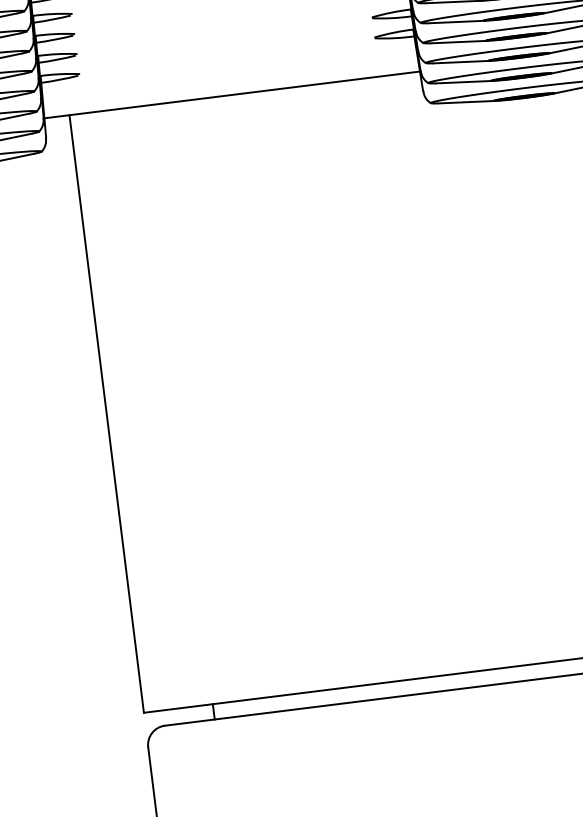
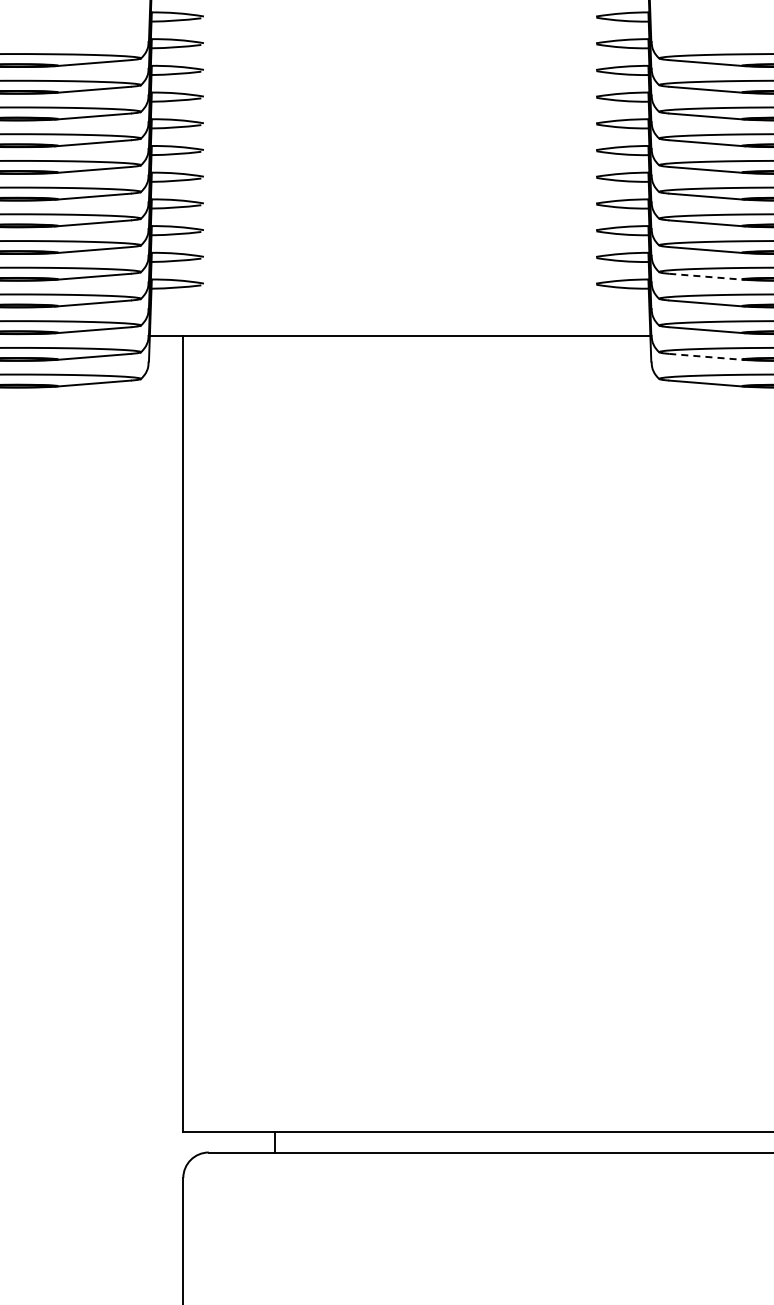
line: (457, 21) -> (707, 276), solid -> dashed
line: (464, 82) -> (707, 357), solid -> dashed

